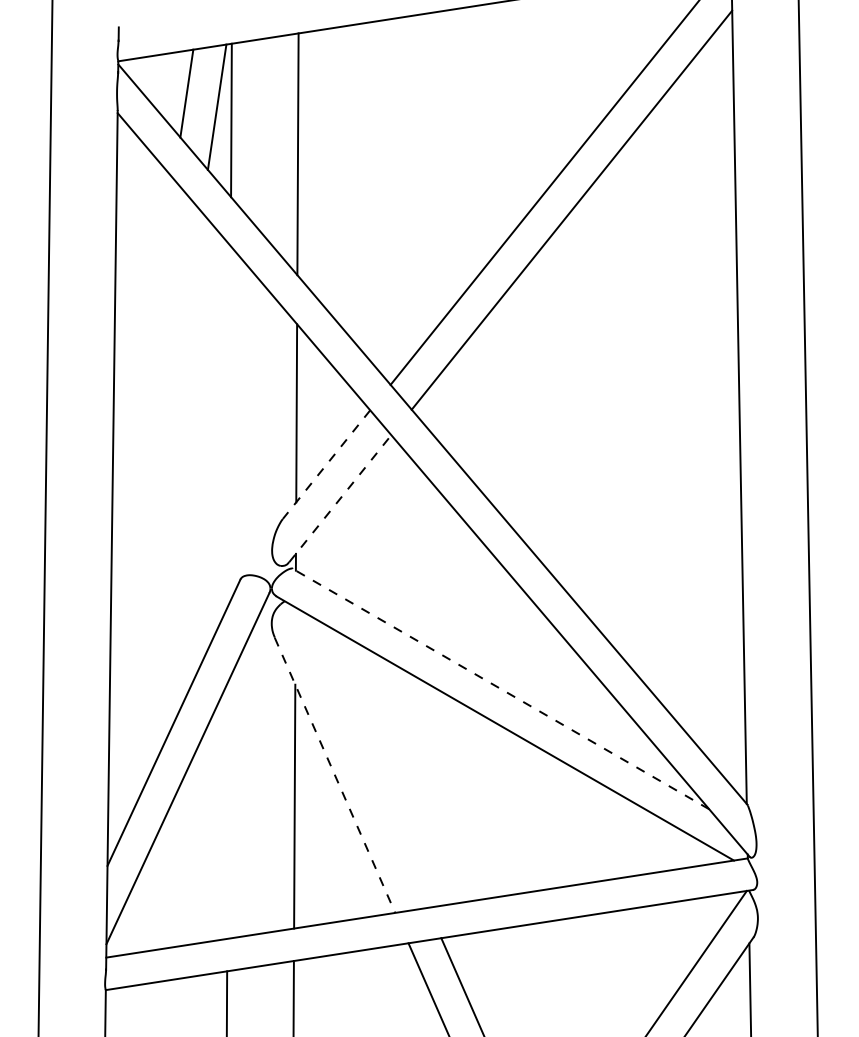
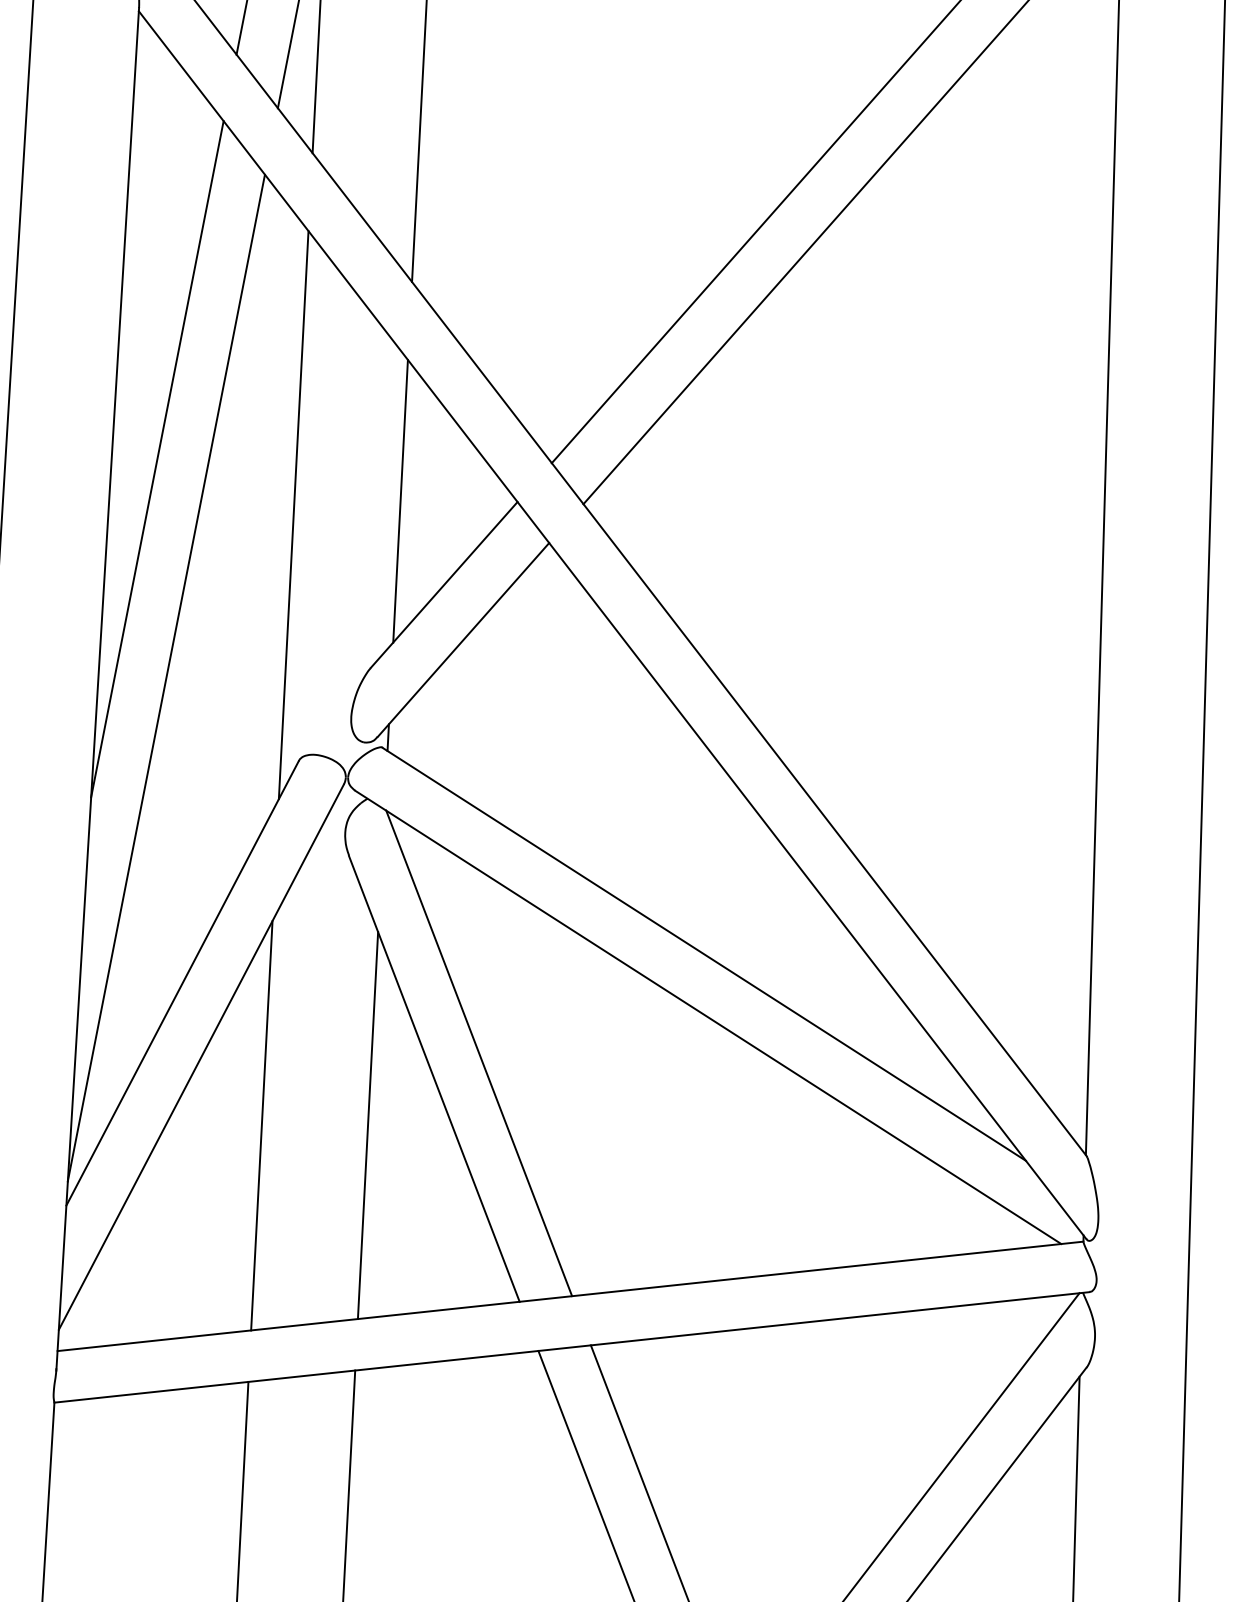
line: (142, 393) -> (157, 458), added
line: (229, 425) -> (293, 515), added
line: (326, 464) -> (444, 584), dashed -> solid
line: (340, 498) -> (463, 639), dashed -> solid
line: (154, 531) -> (166, 678), added
line: (500, 688) -> (703, 953), dashed -> solid
line: (362, 757) -> (479, 1052), added
line: (335, 775) -> (435, 1079), dashed -> solid
line: (227, 809) -> (261, 1125), added

